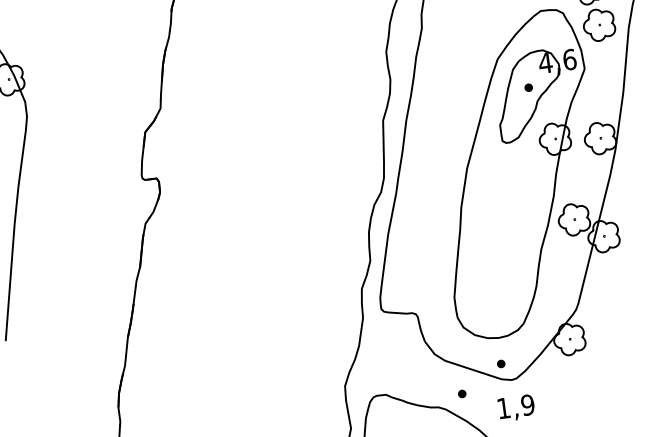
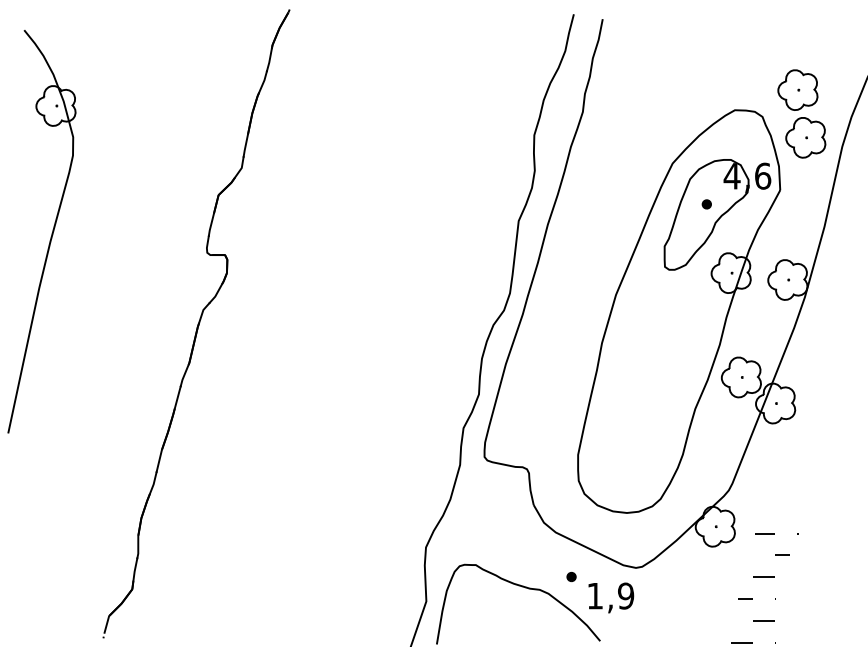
part: (501, 363) -> (625, 545), removed
hatch: (614, 381) -> (764, 587), added
text: (516, 407) -> (611, 597), moved

